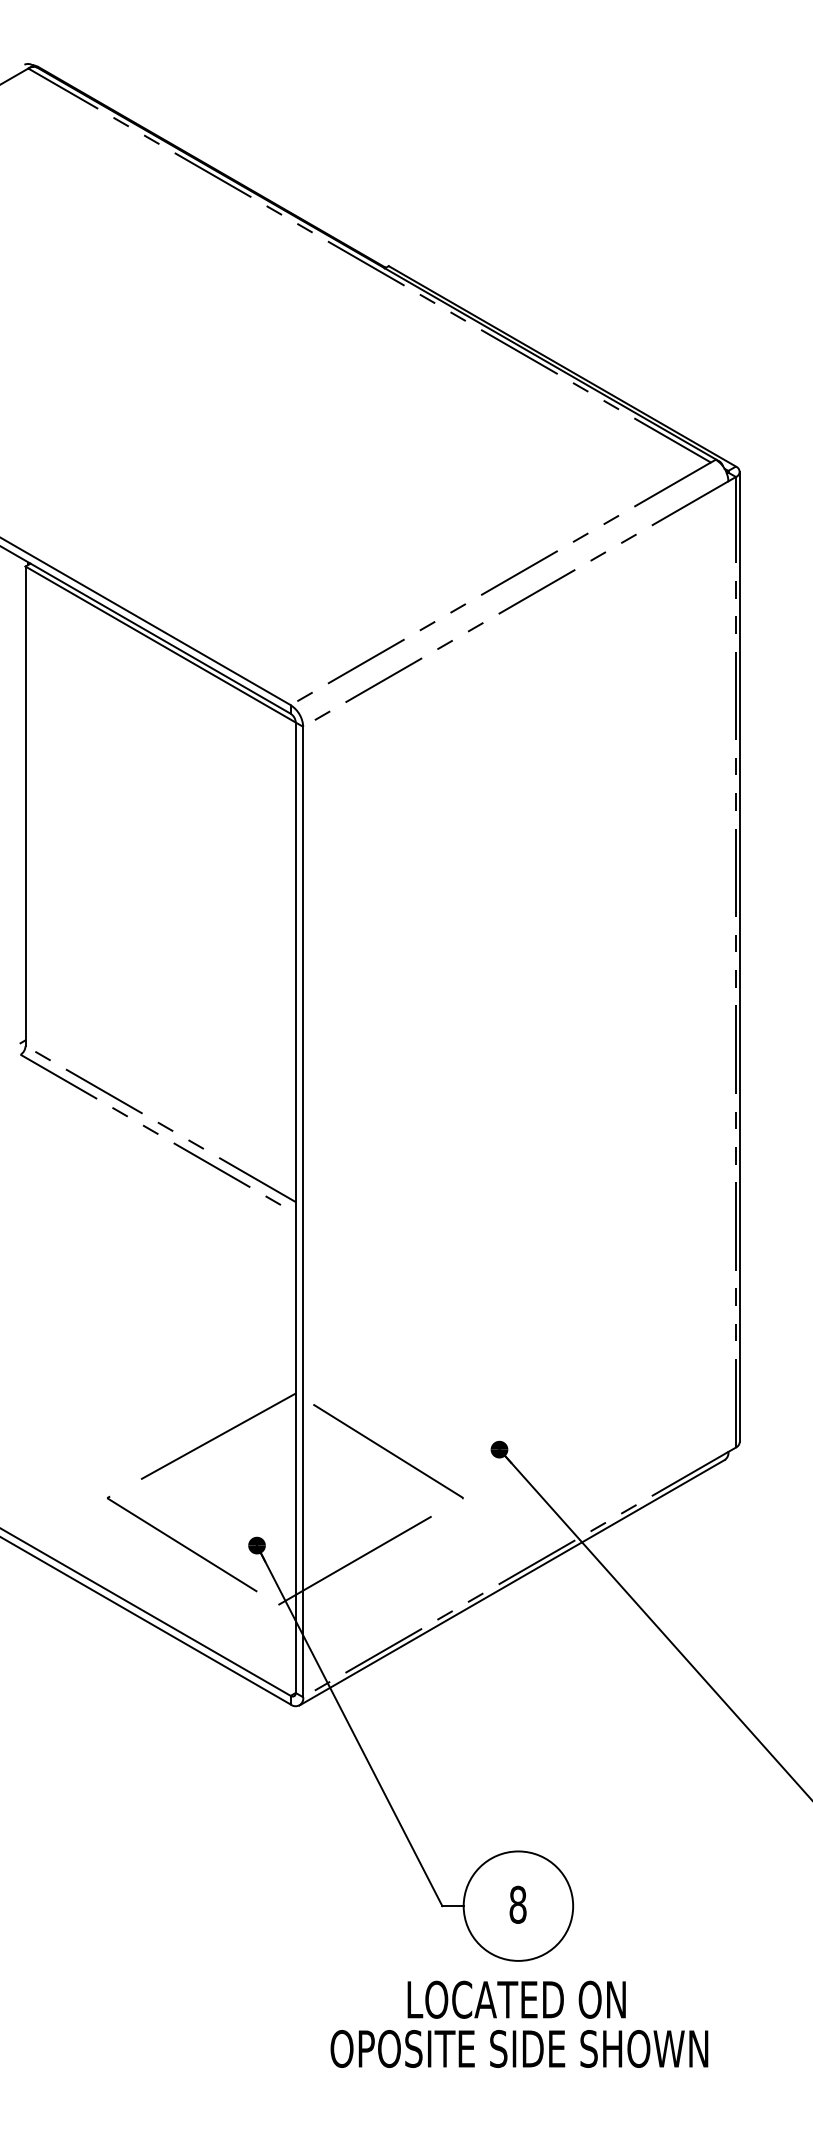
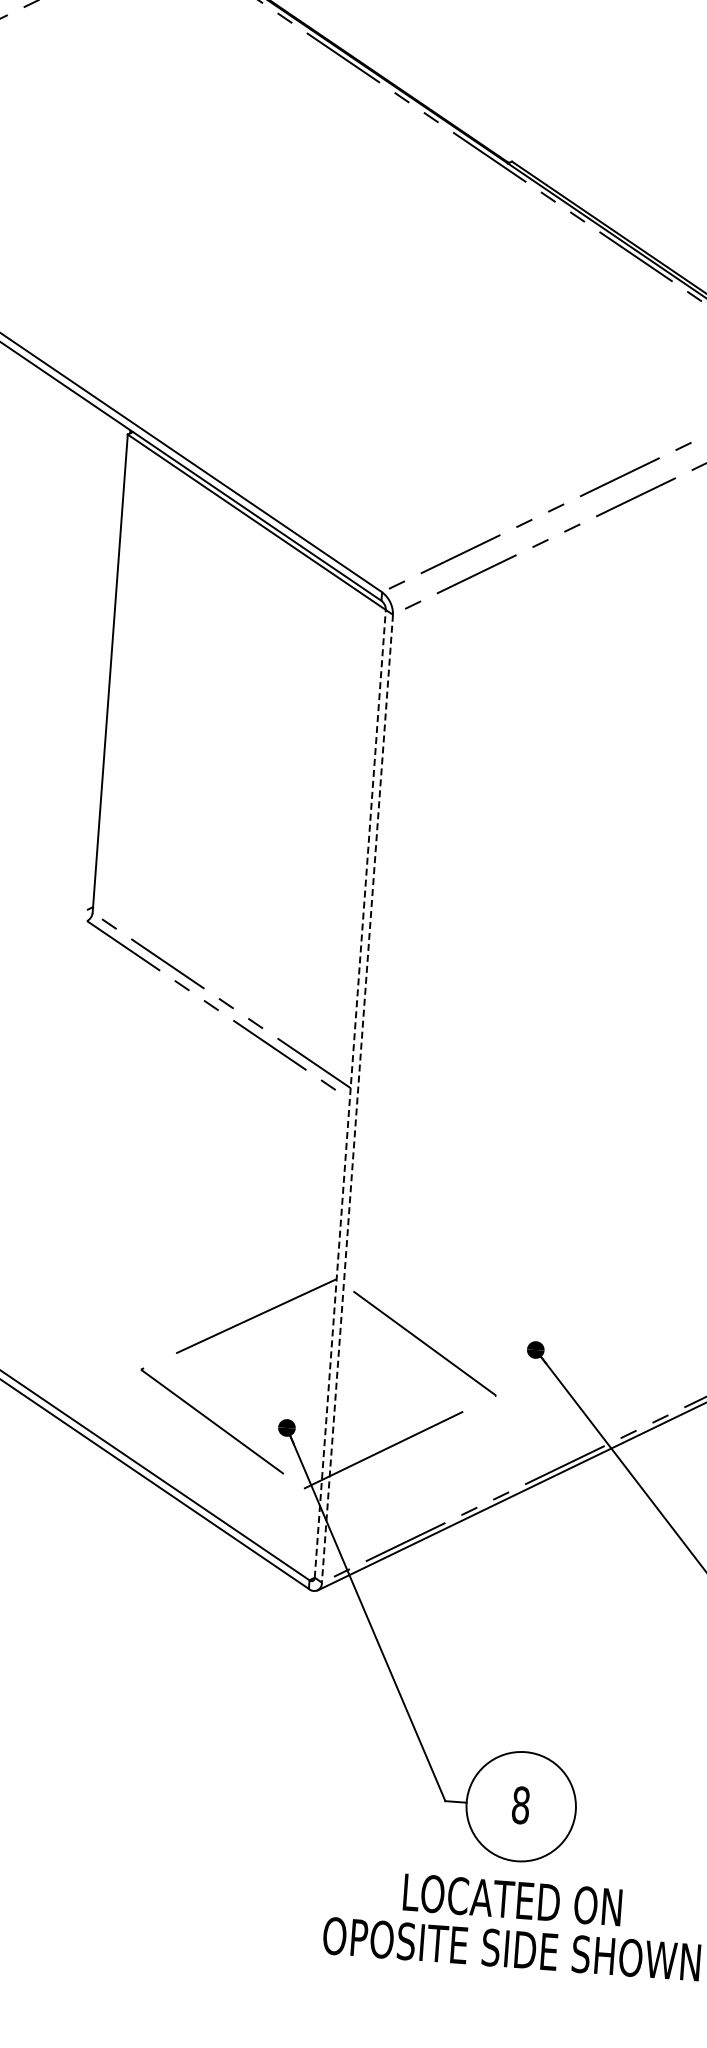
line: (295, 1207) -> (350, 1093), solid -> dashed
line: (303, 1212) -> (357, 1099), solid -> dashed

